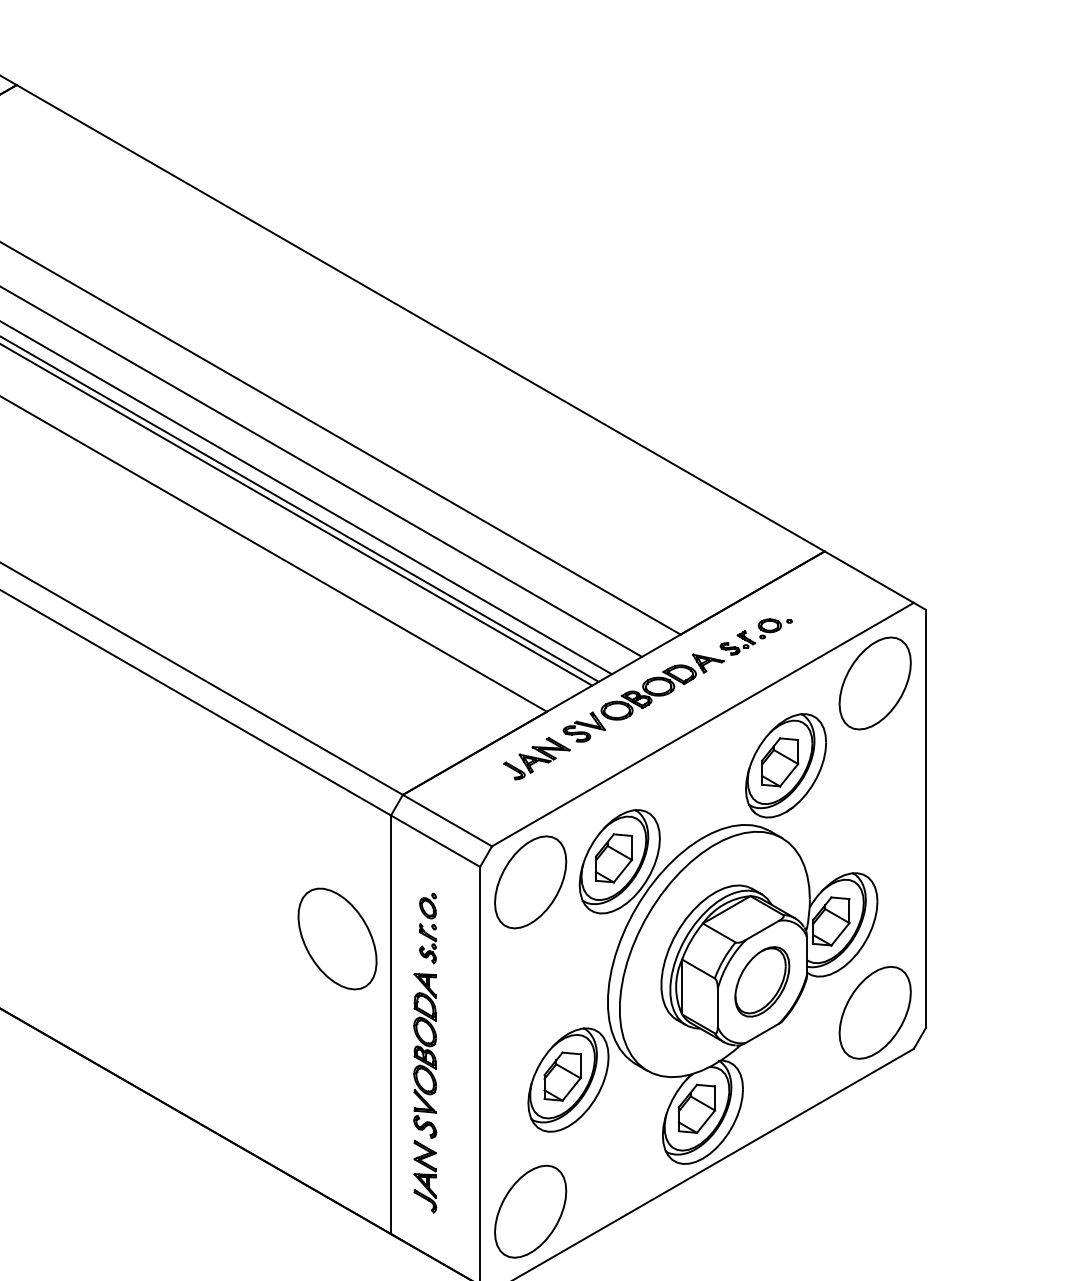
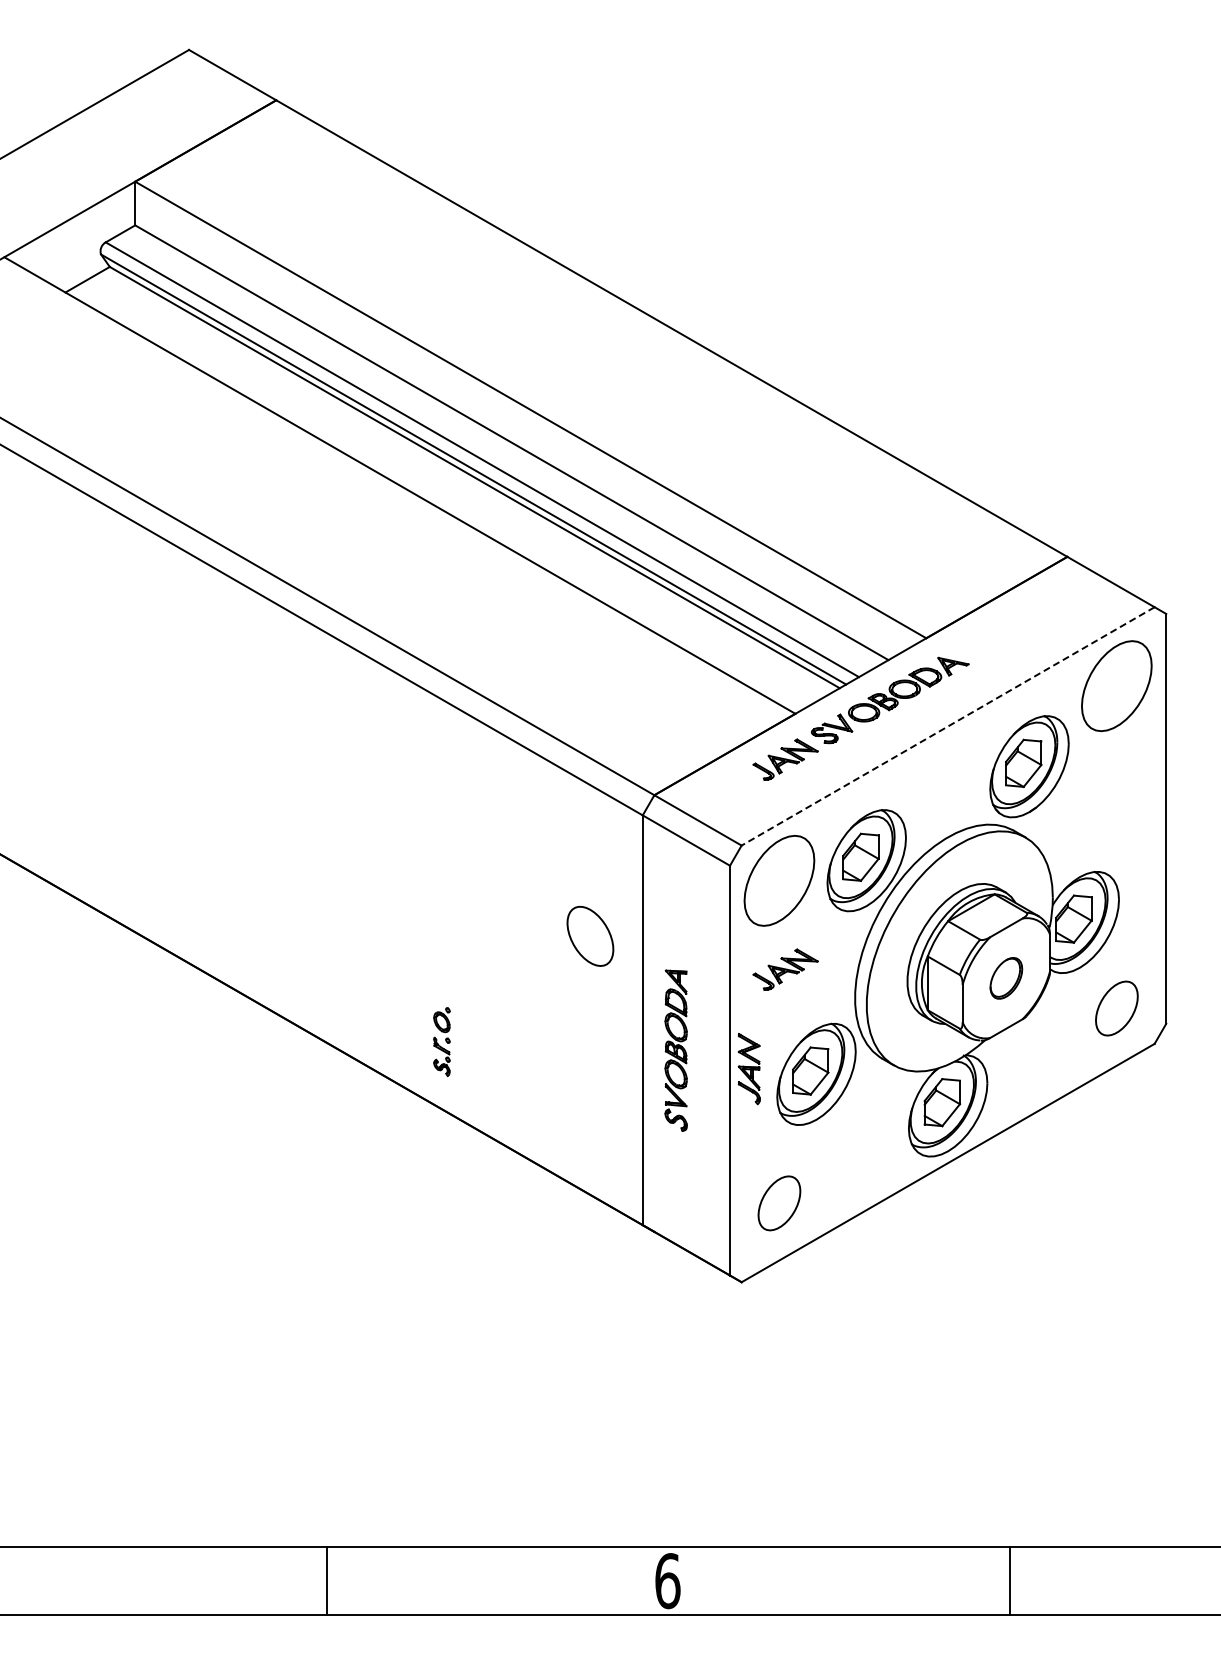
part: (756, 636) -> (1000, 640), removed
line: (702, 724) -> (947, 726), solid -> dashed
part: (427, 927) -> (441, 1041), moved
part: (337, 939) -> (590, 936), size x0.6
part: (536, 972) -> (785, 969), added
part: (762, 982) -> (1006, 978), size x0.6
part: (874, 1012) -> (1116, 1008), size x0.6
part: (424, 1177) -> (748, 1069), moved
part: (530, 1211) -> (779, 1203), size x0.6

